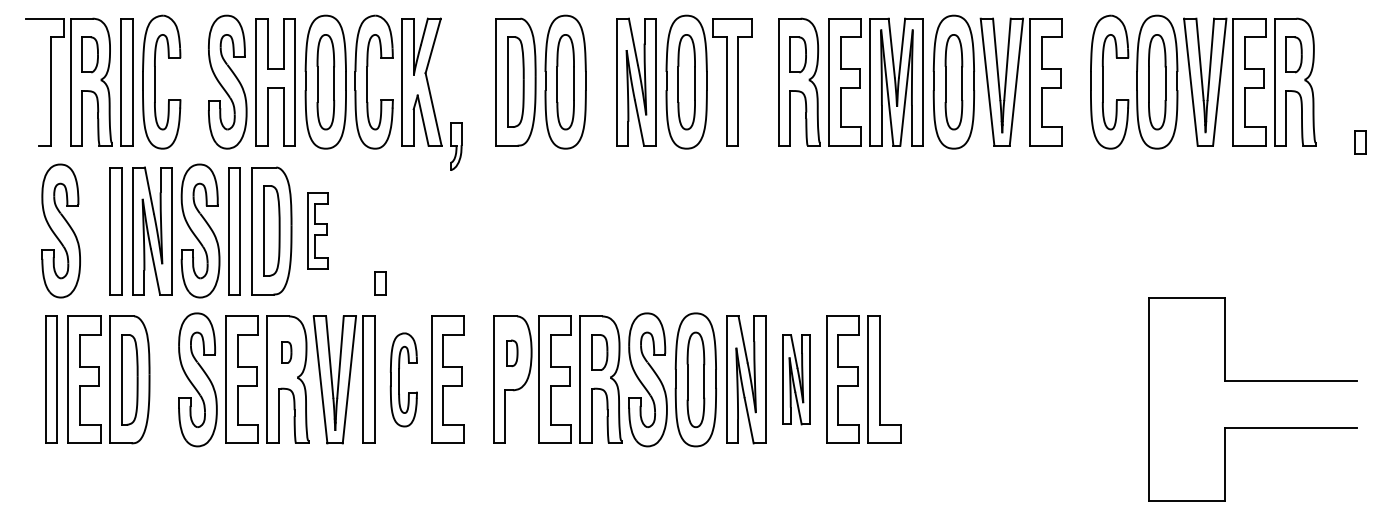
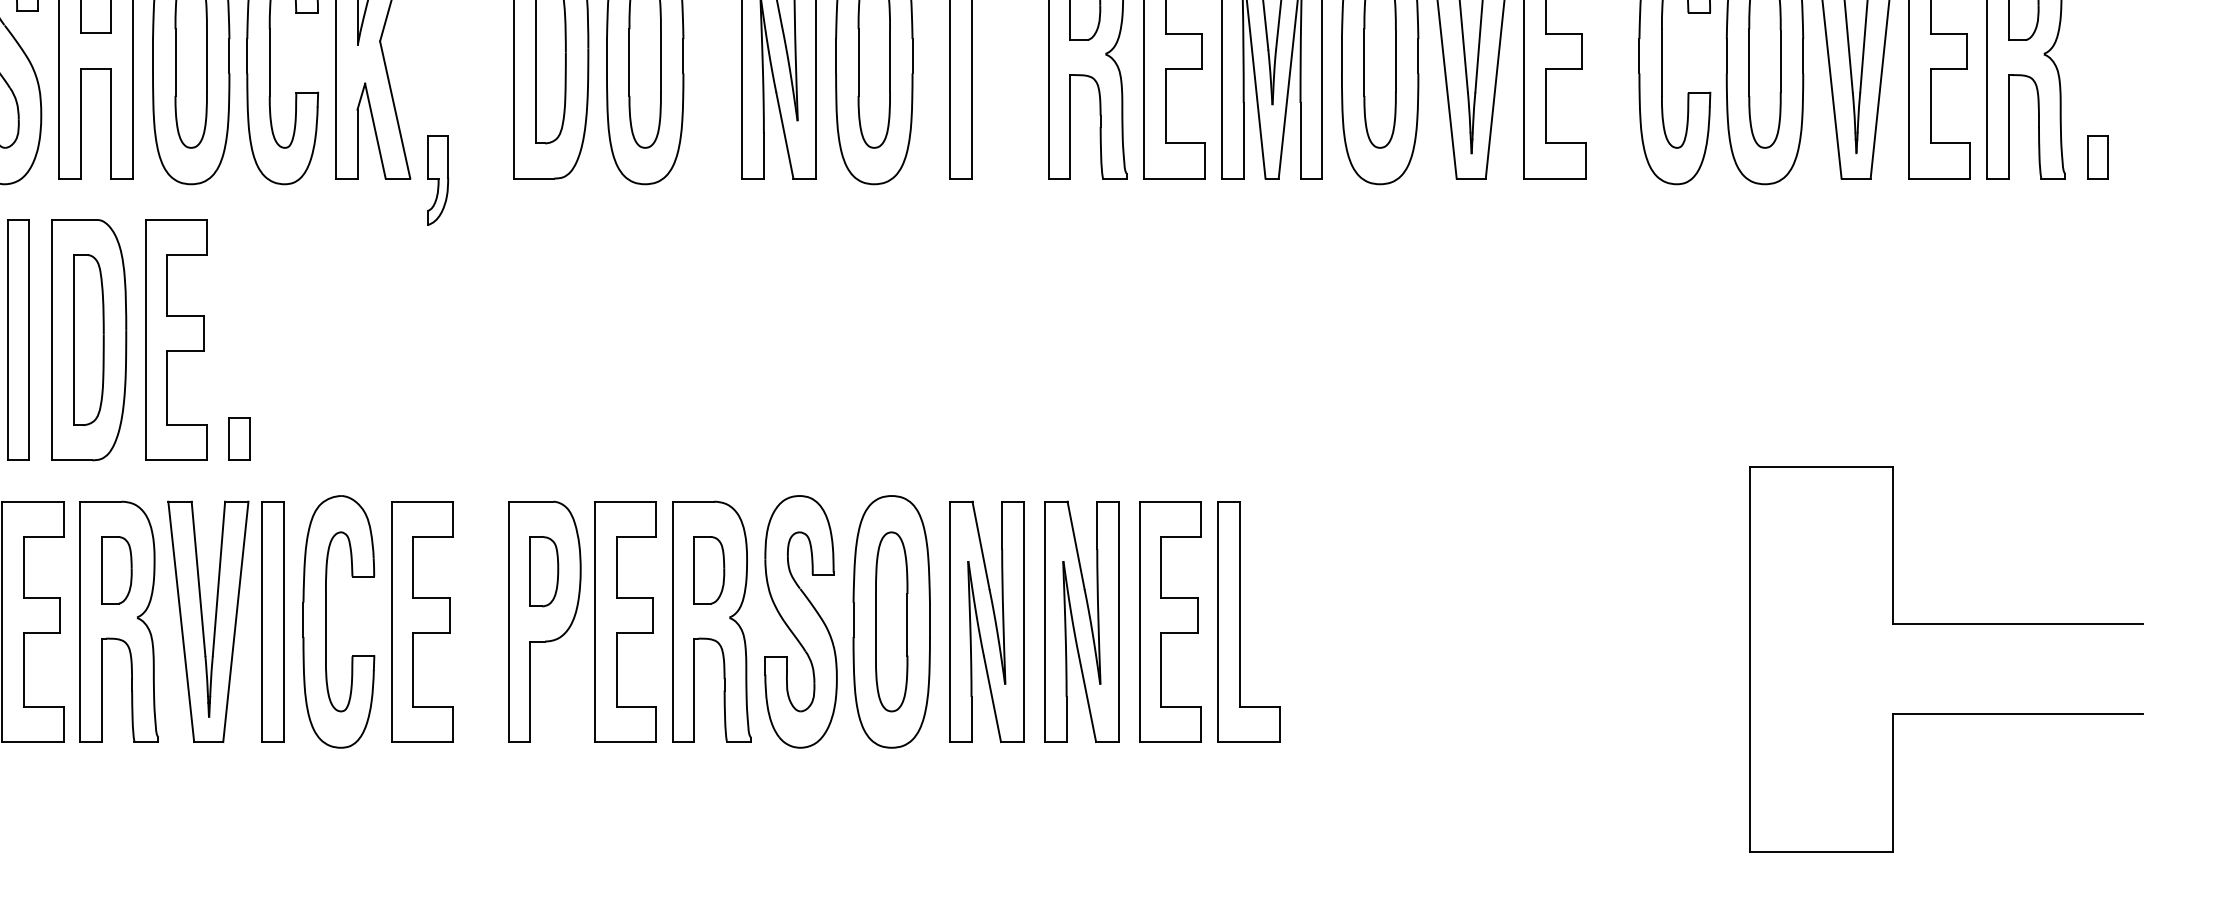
part: (1360, 142) -> (2098, 157), moved
part: (317, 231) -> (175, 340), size x1.67
part: (380, 283) -> (239, 439), moved
part: (286, 352) -> (116, 570), size x1.67
part: (512, 353) -> (544, 571), size x1.43
part: (403, 379) -> (338, 621), size x1.43
part: (796, 379) -> (1082, 621), size x1.43

